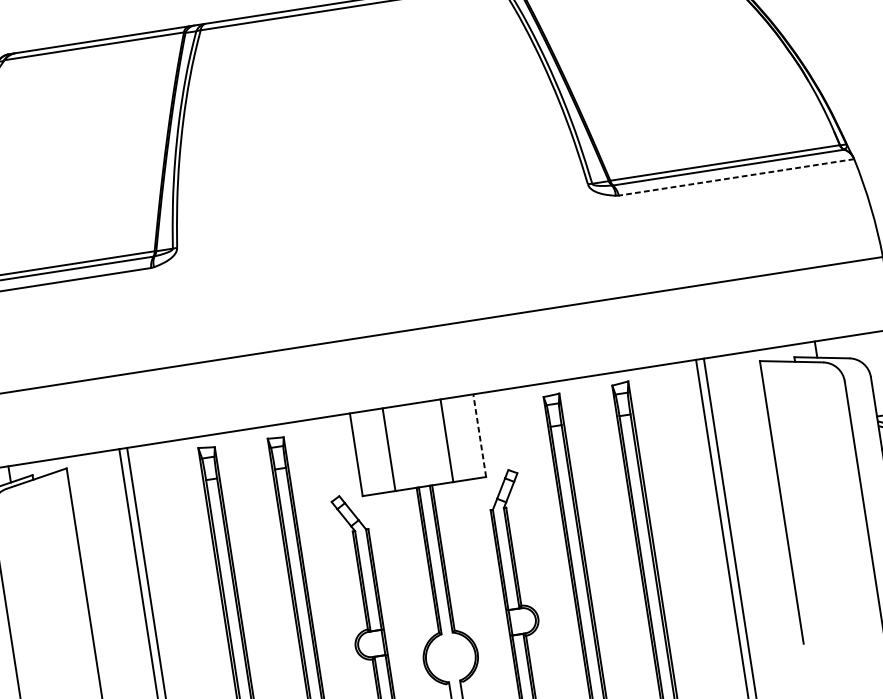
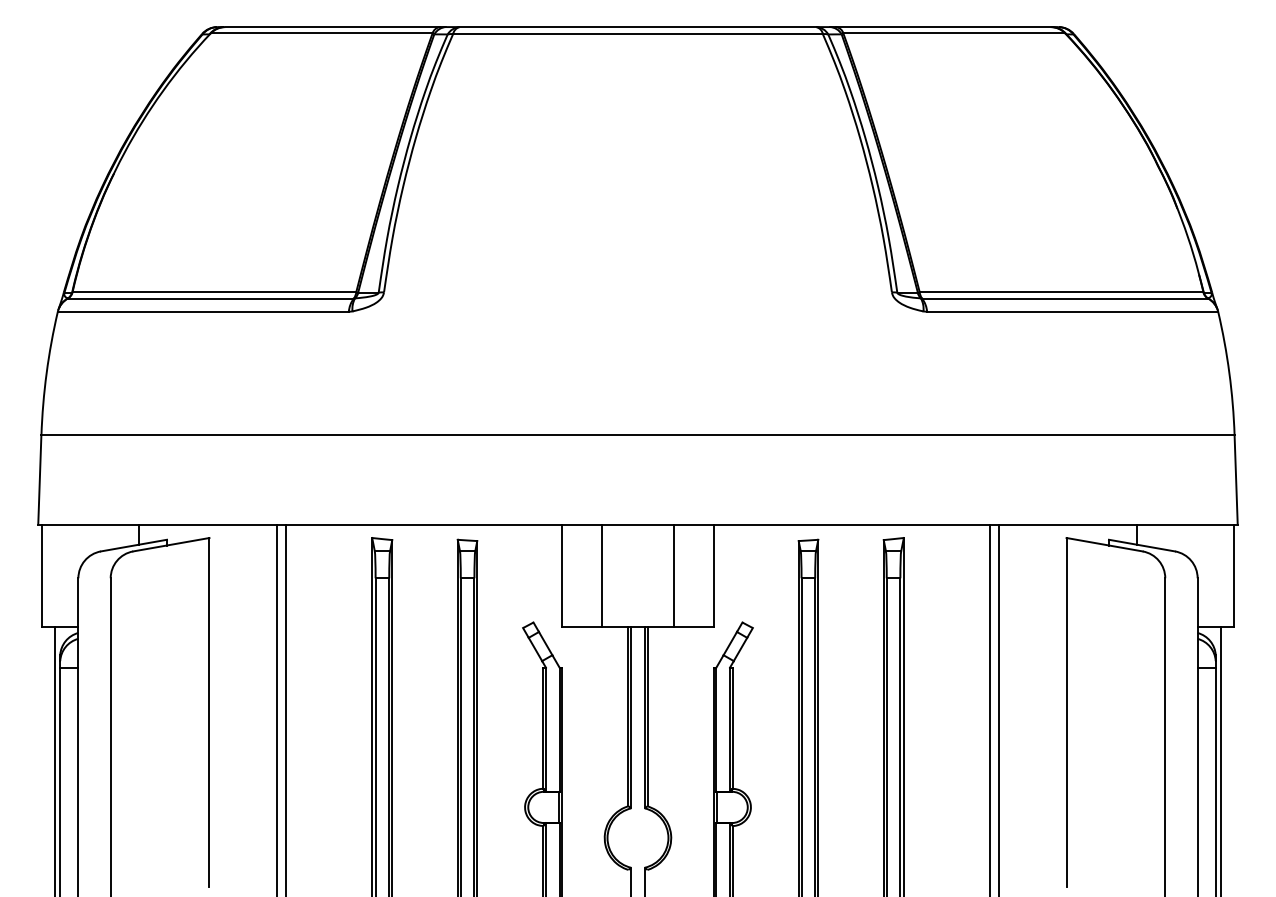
line: (736, 177) -> (1072, 311), dashed -> solid
line: (479, 435) -> (714, 575), dashed -> solid

